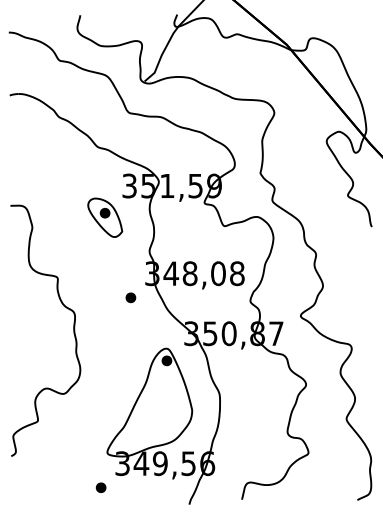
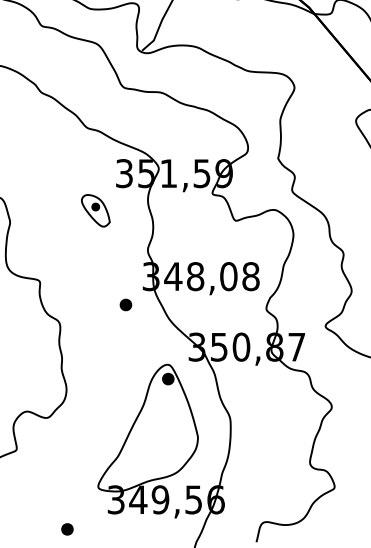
part: (105, 217) -> (96, 210), size x0.7
part: (100, 487) -> (66, 529), moved

